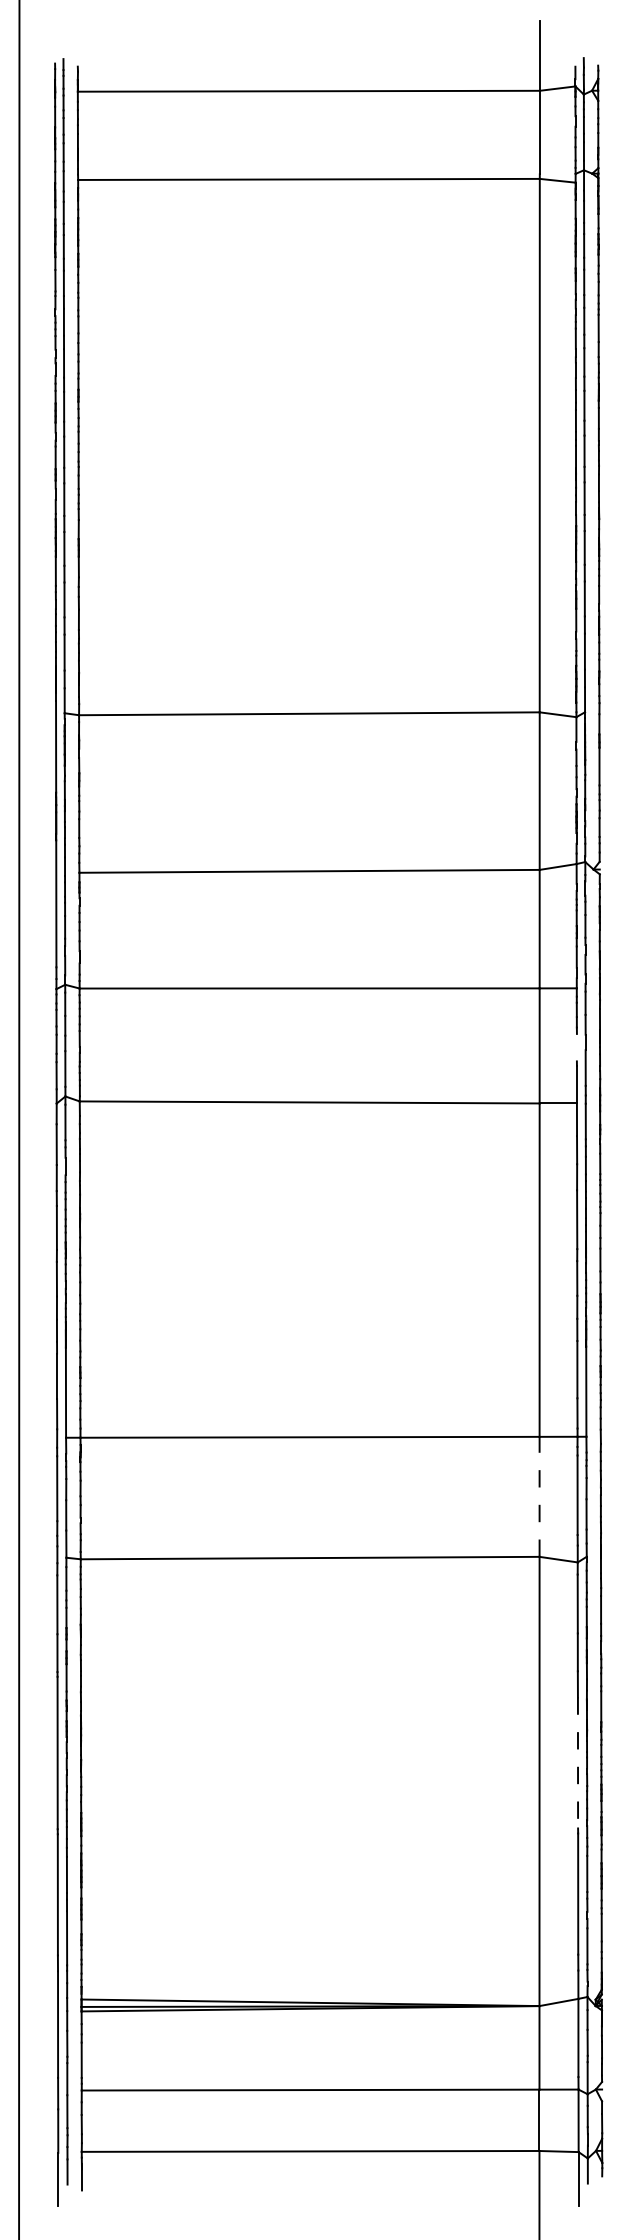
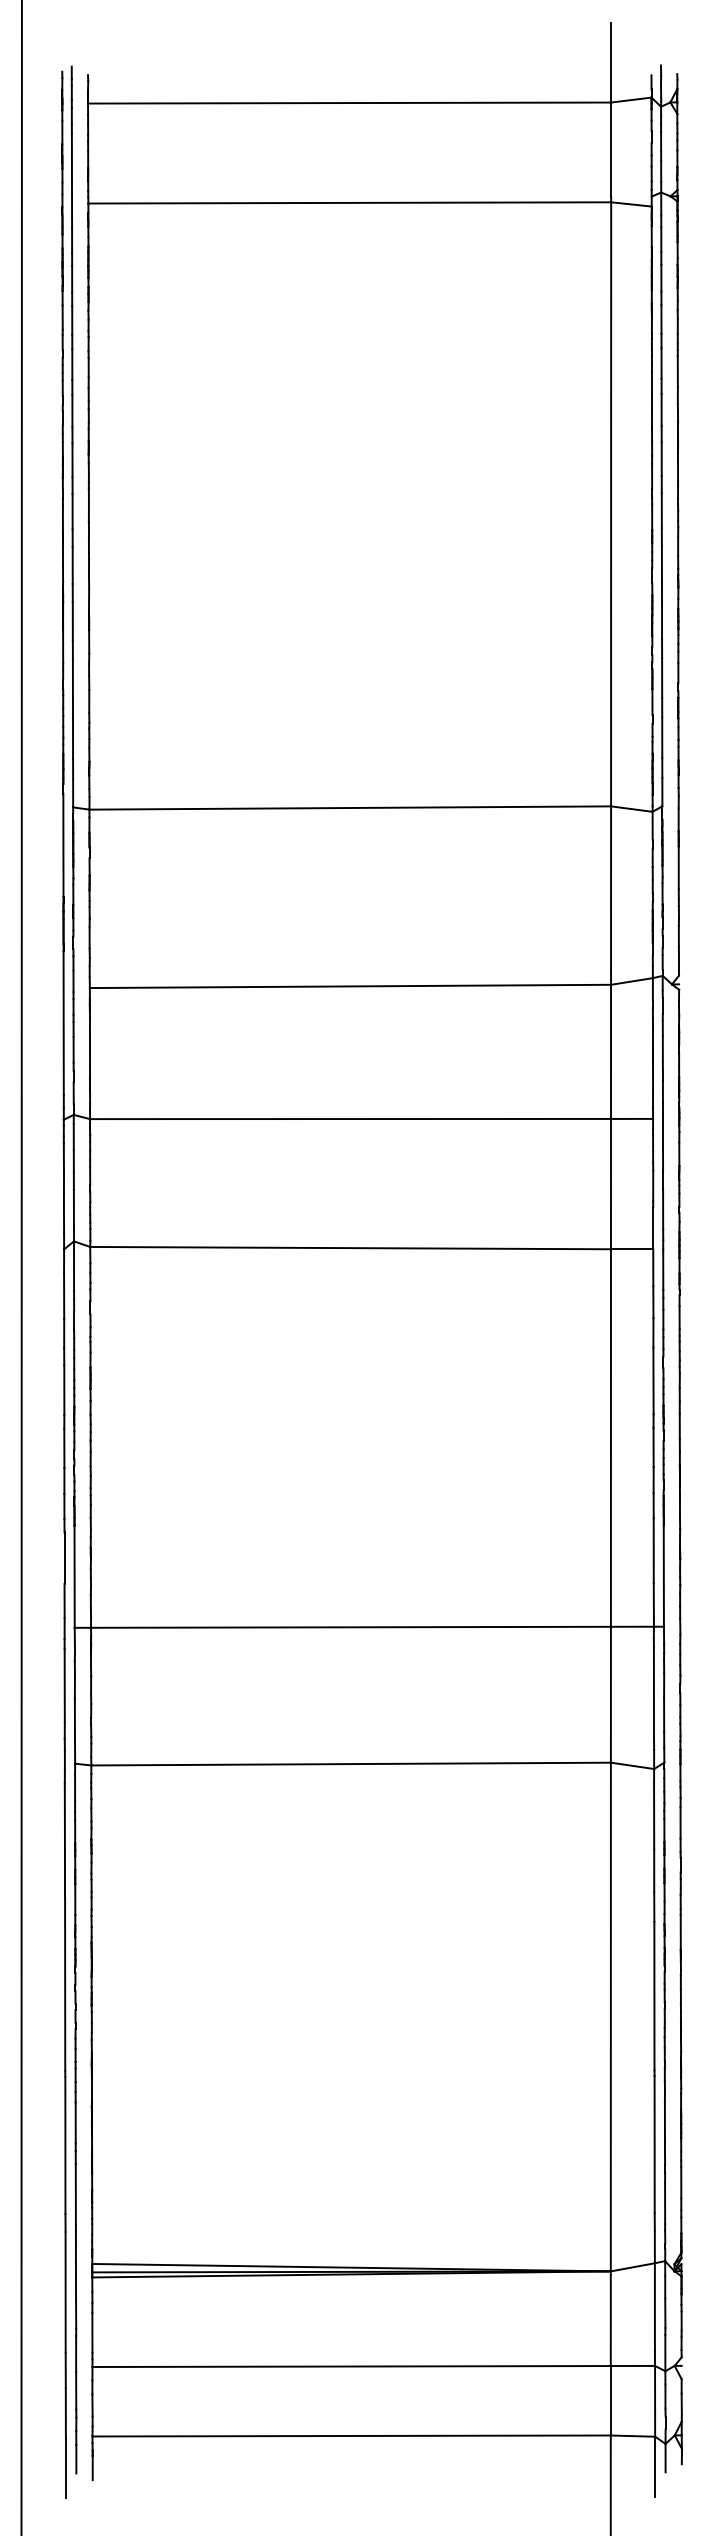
line: (576, 1047) -> (652, 1185), added
line: (539, 1496) -> (610, 1694), dashed -> solid
line: (578, 1762) -> (654, 1995), dashed -> solid

